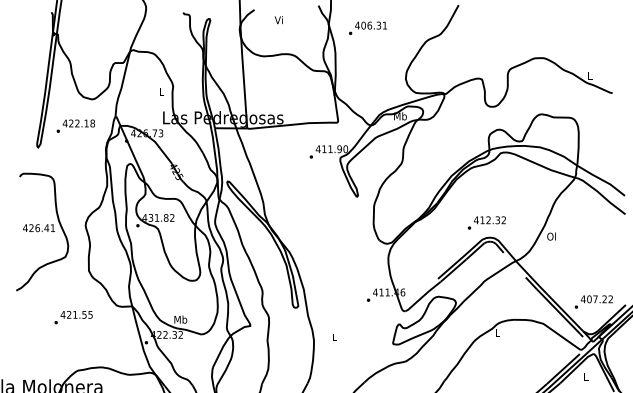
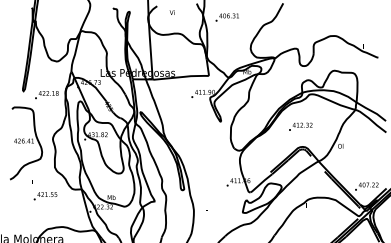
text: (75, 126) -> (46, 95), moved
text: (486, 222) -> (300, 126), moved

